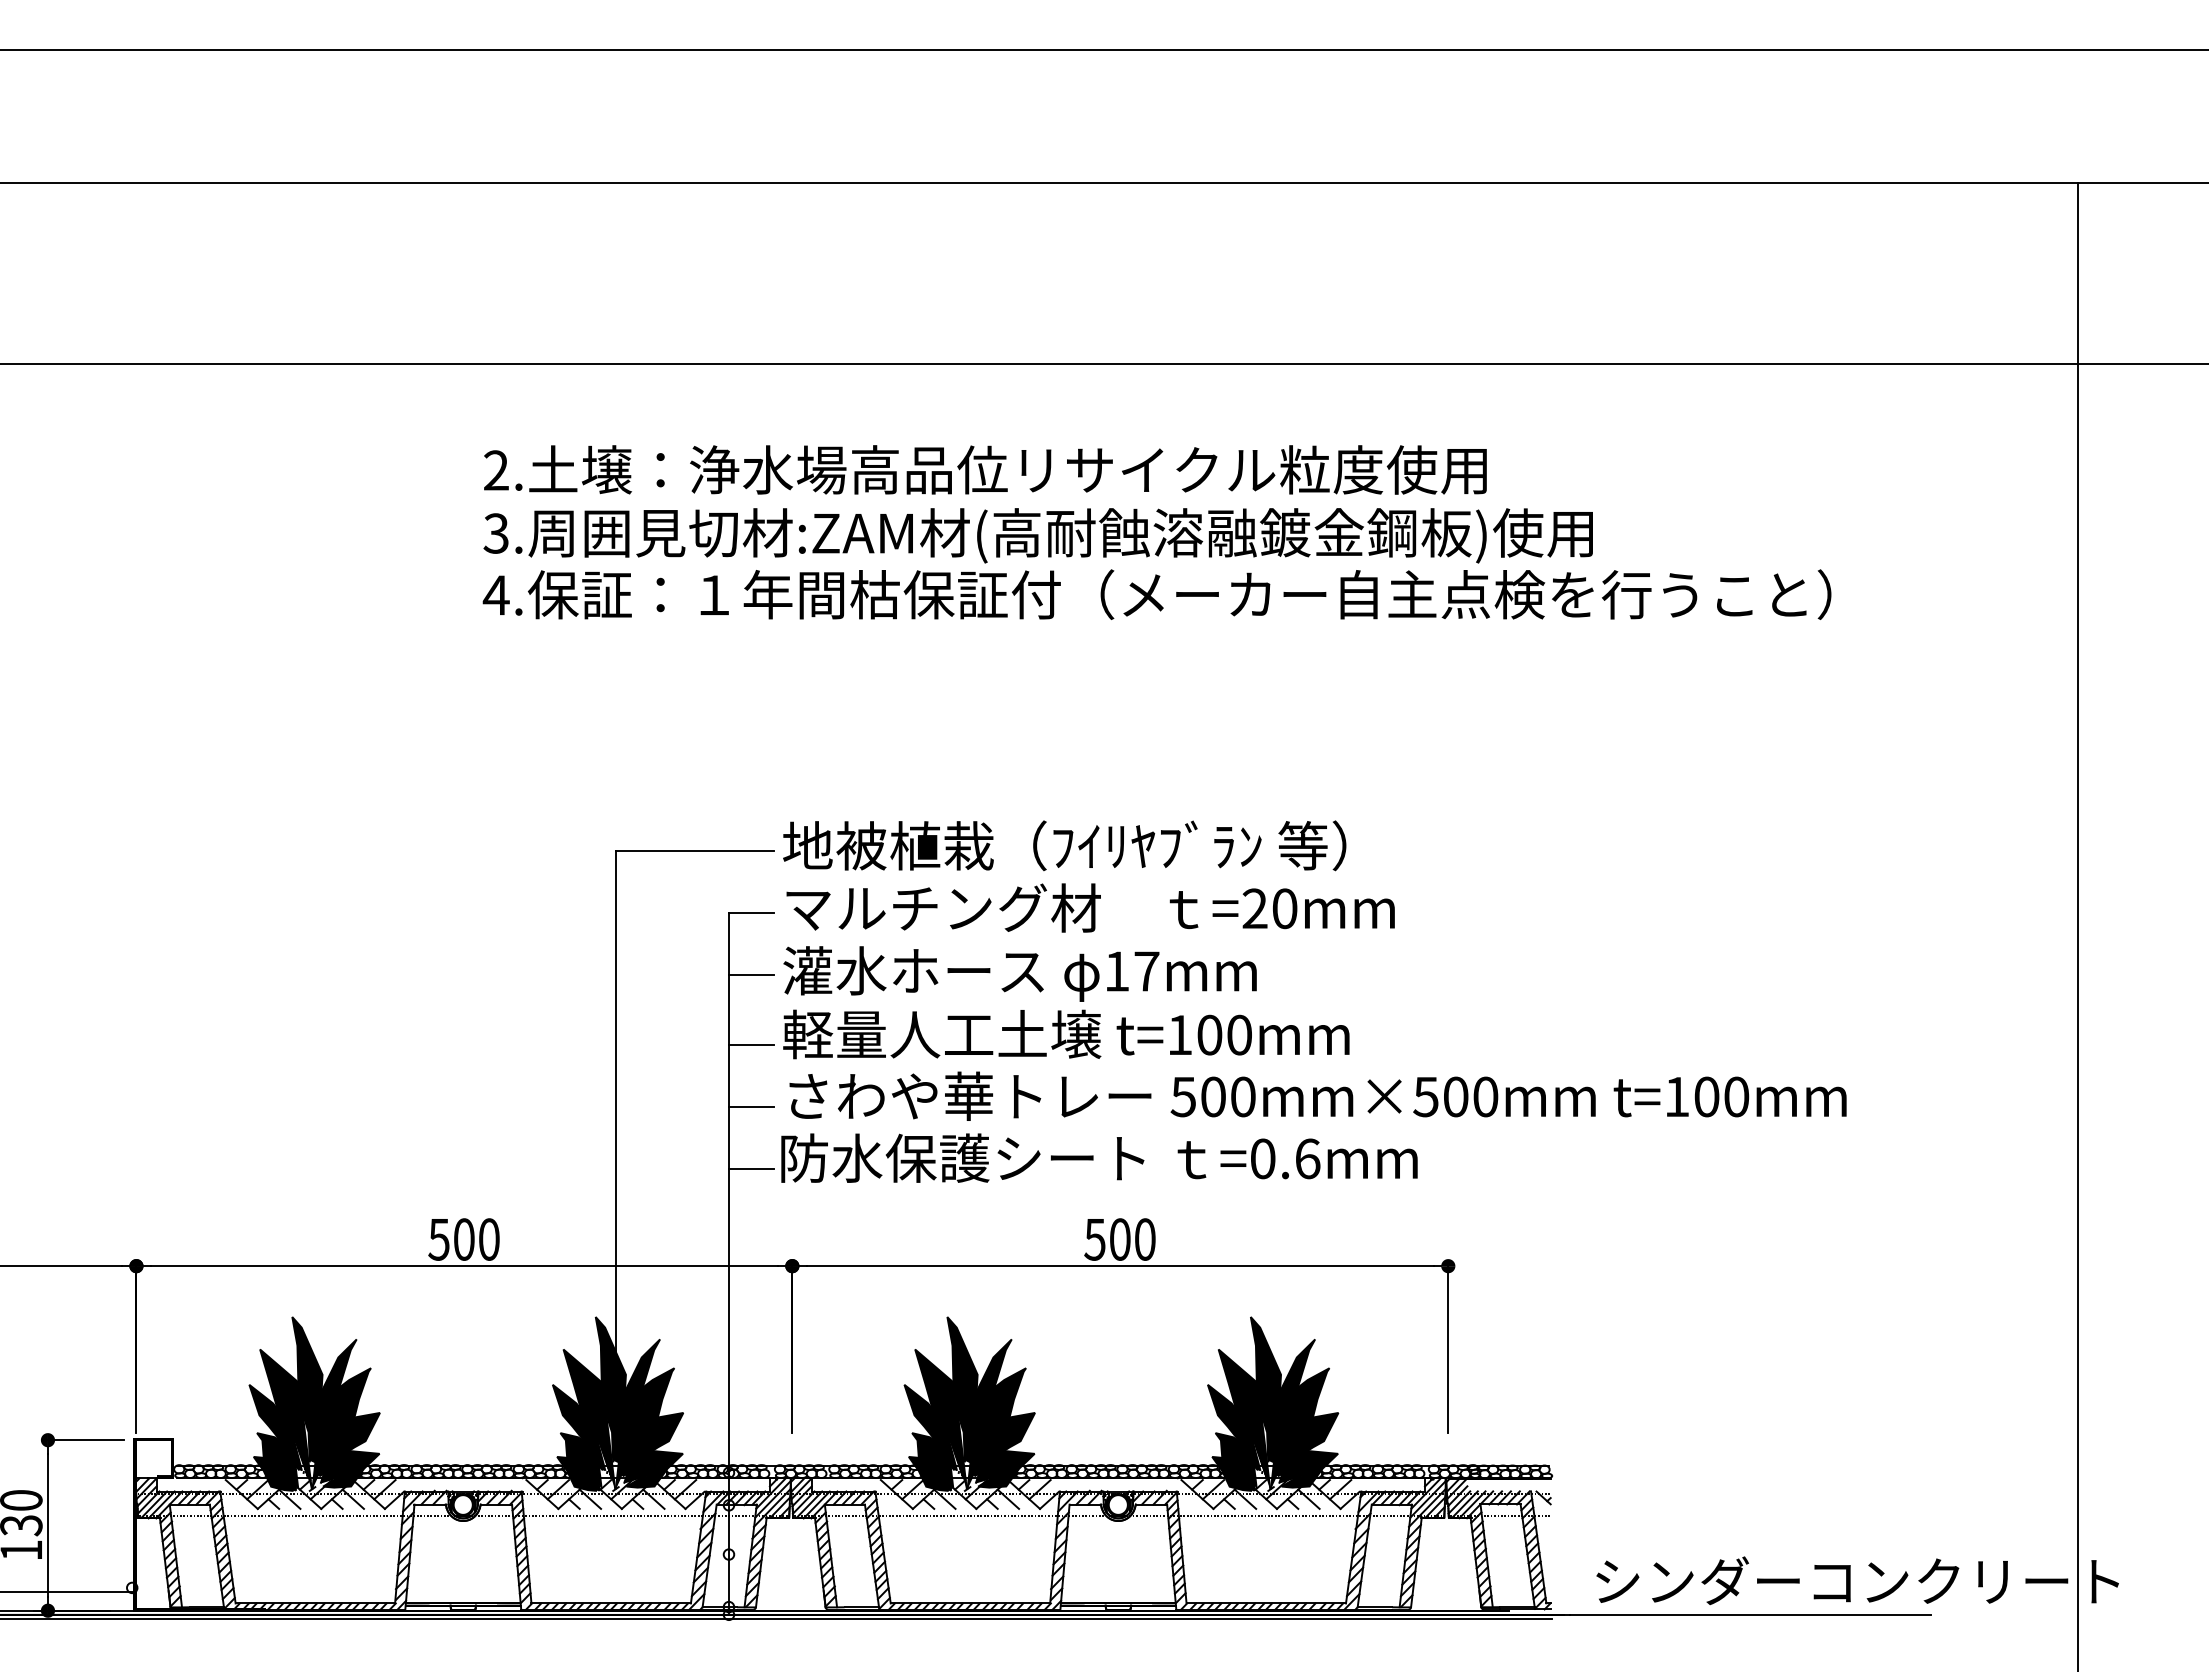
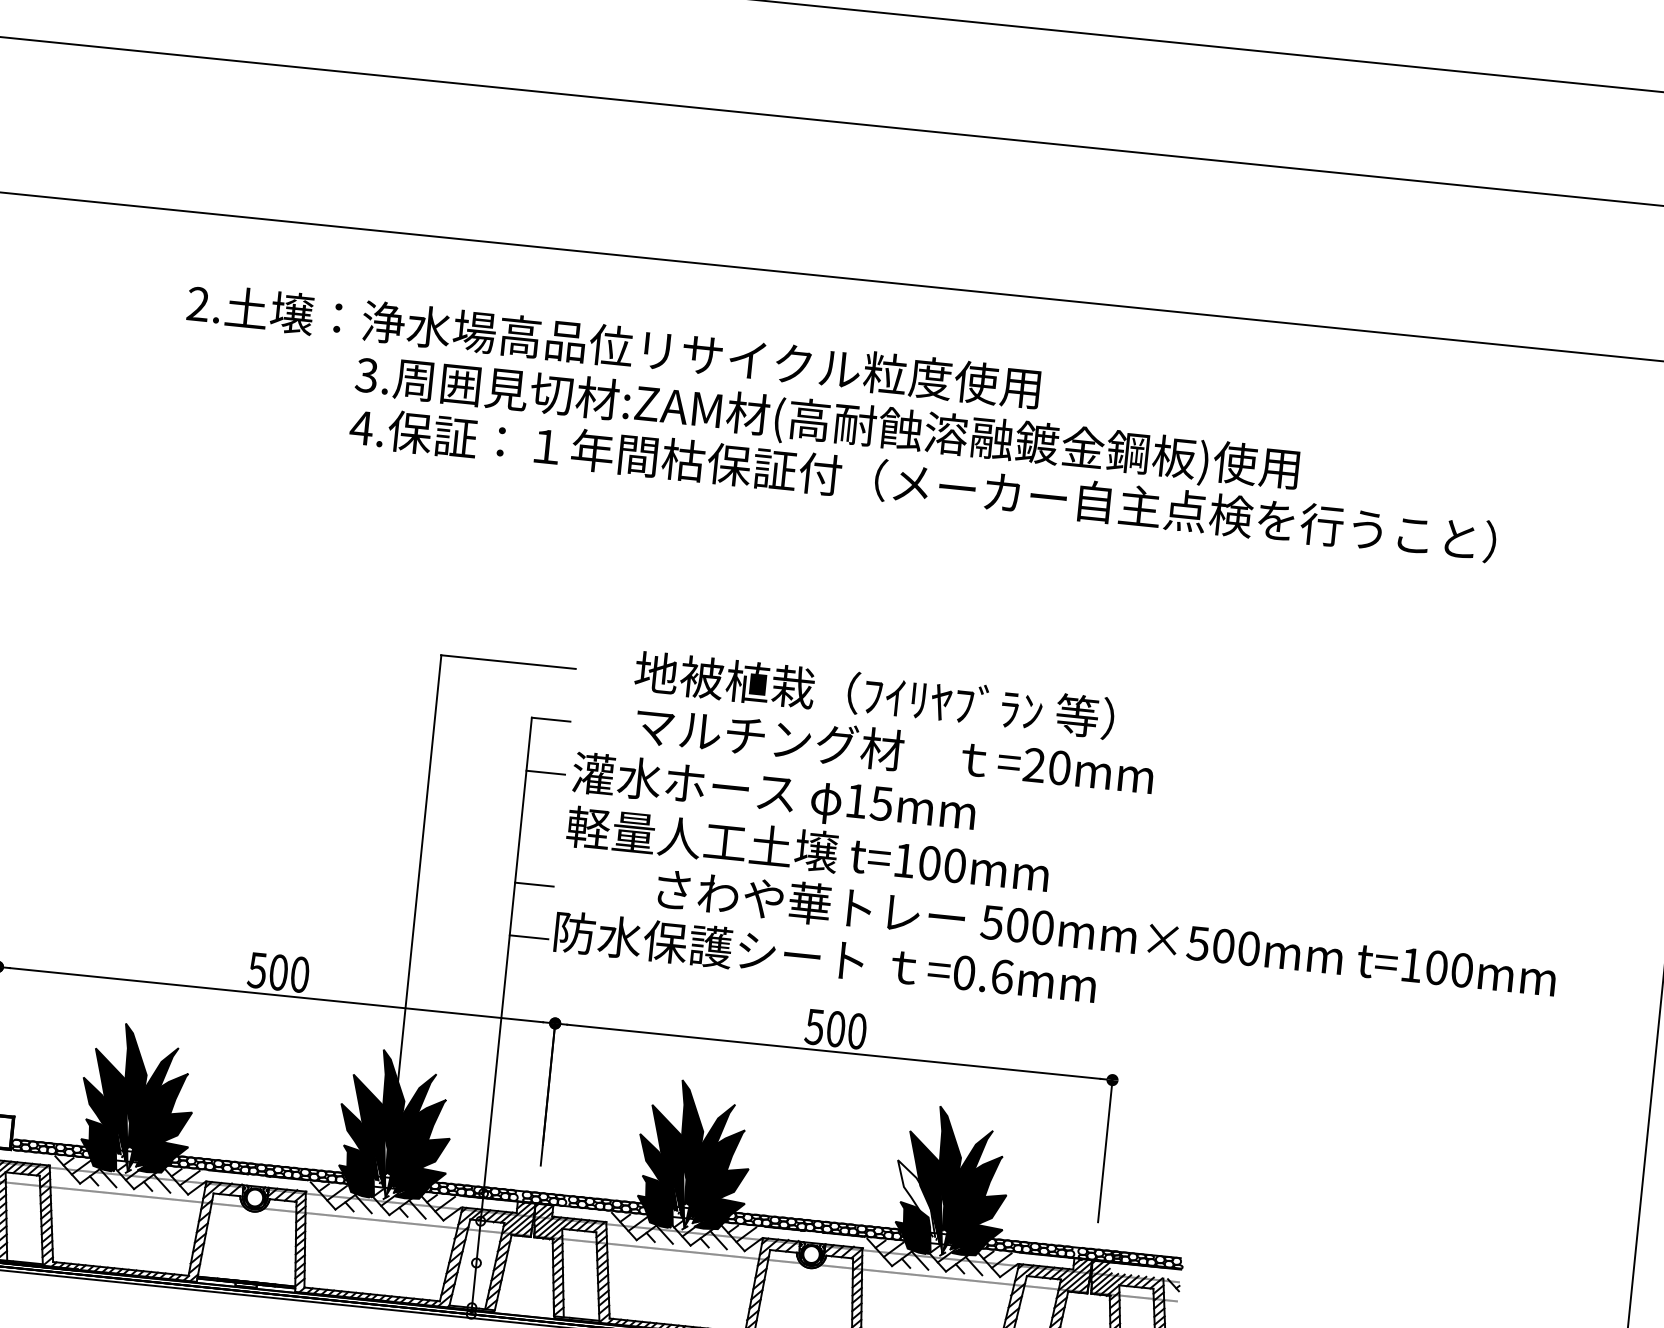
text: (985, 469) -> (613, 345), moved
text: (1064, 845) -> (874, 694), moved
text: (1090, 907) -> (894, 750), moved
text: (1146, 971) -> (881, 803), 17mm -> 15mm
line: (751, 1044) -> (539, 831), removed
text: (1317, 1095) -> (1106, 932), moved
fill: (1233, 1427) -> (916, 1198), removed

